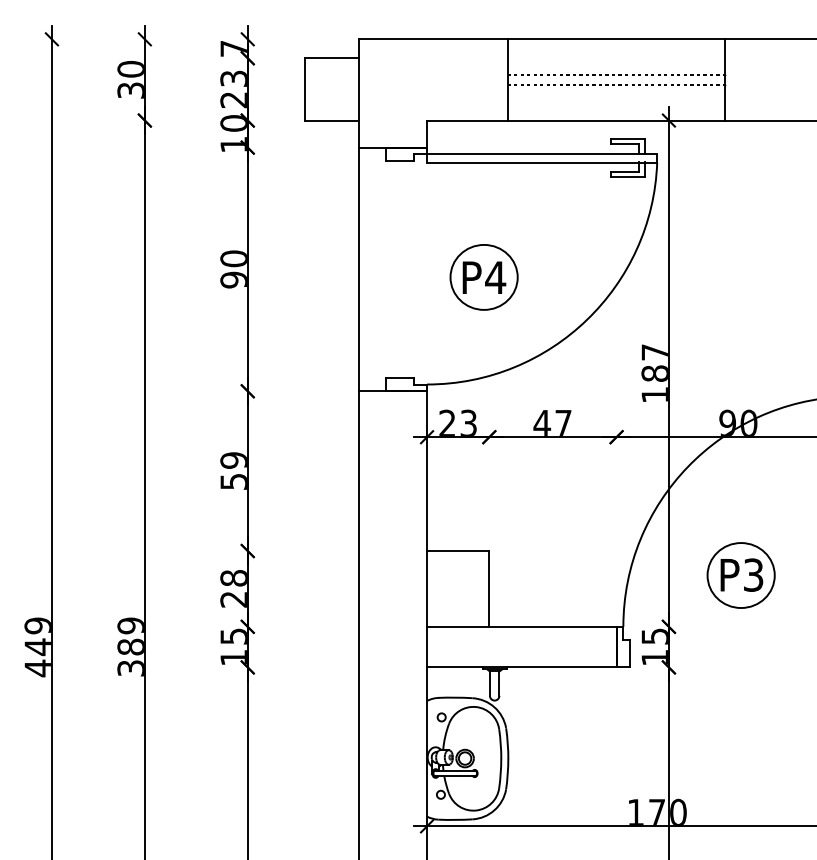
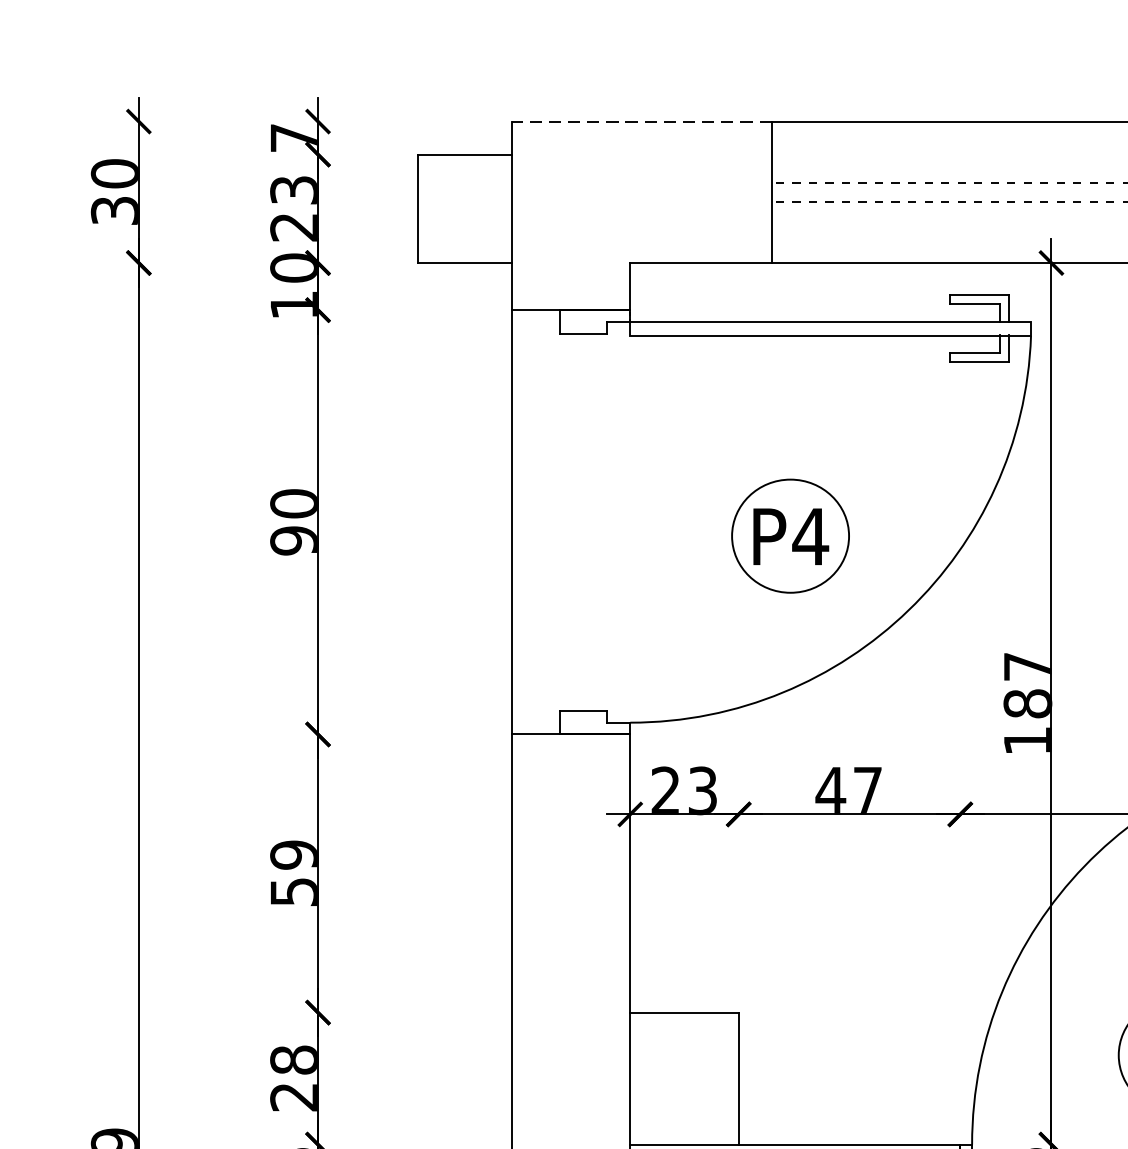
line: (433, 39) -> (641, 121), solid -> dashed
part: (483, 277) -> (789, 536), moved

